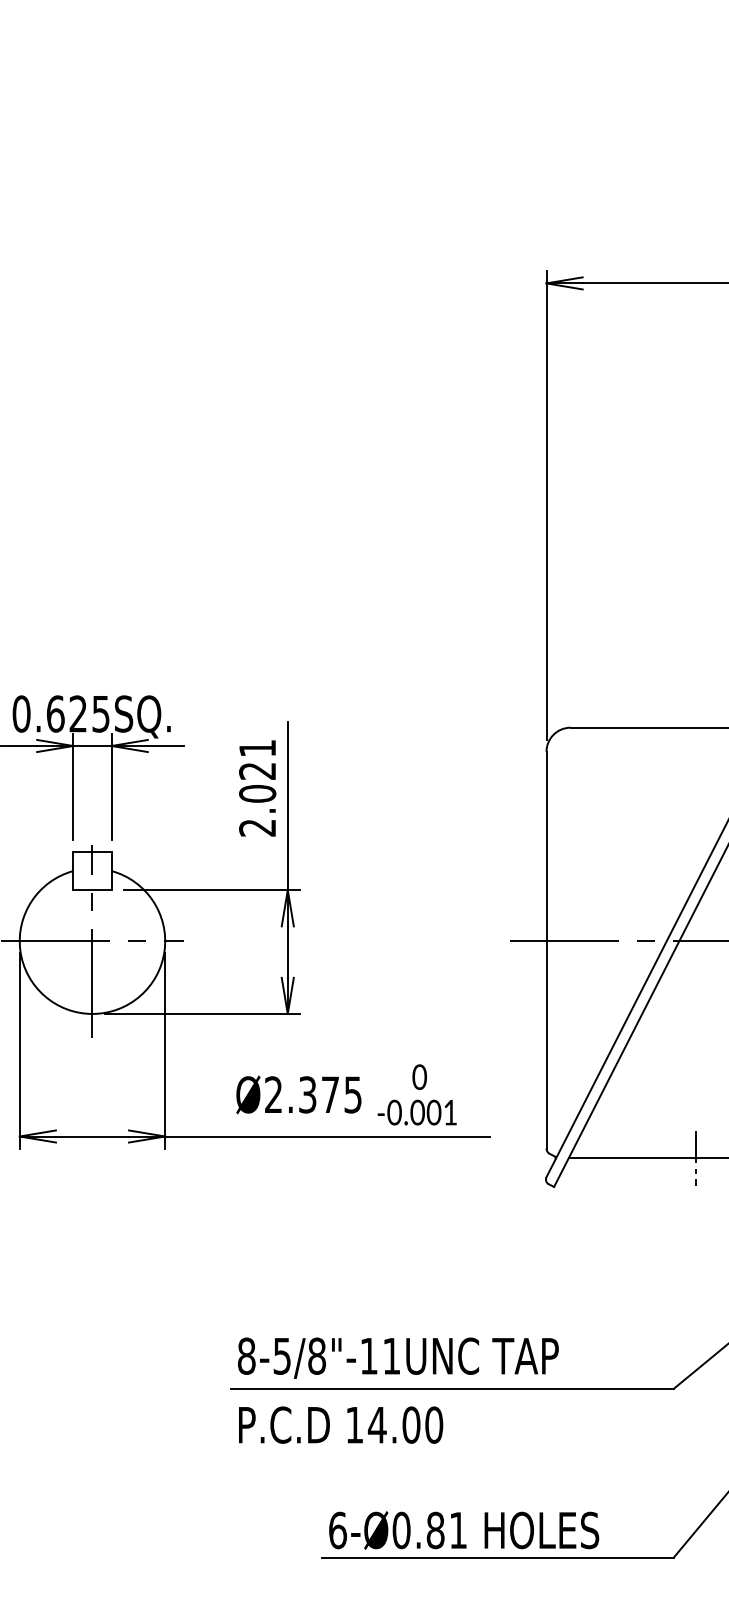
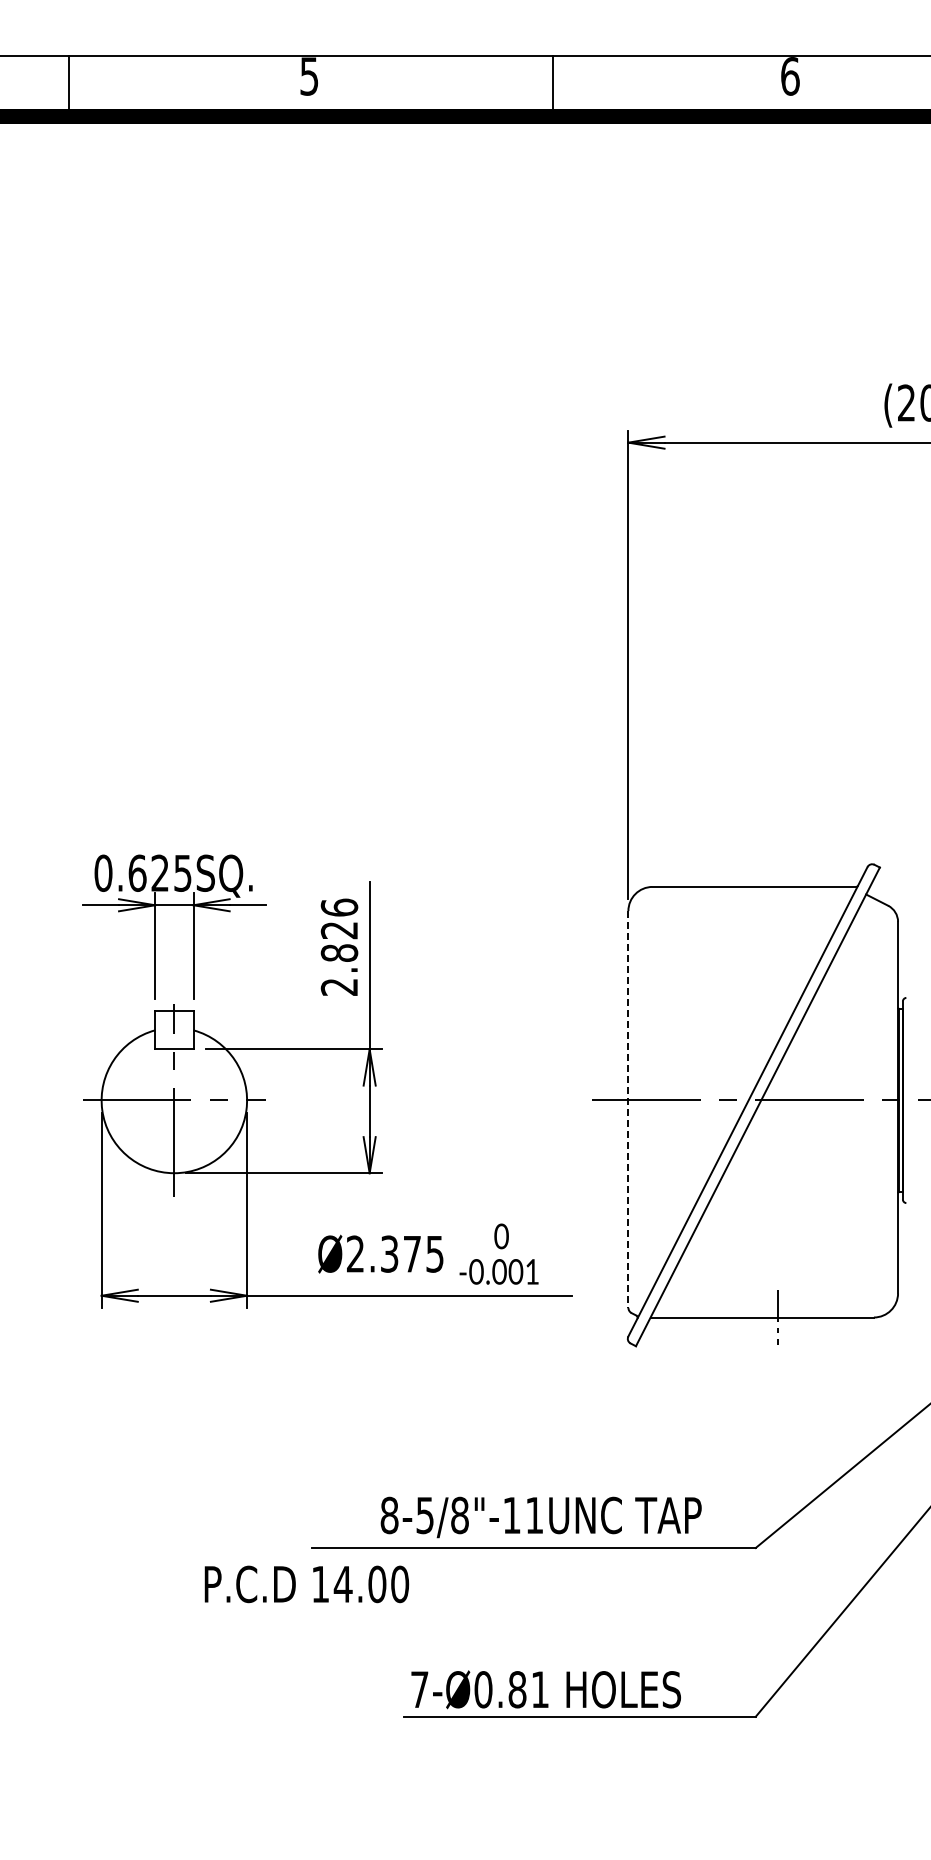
text: (257, 771) -> (339, 930), 2.021 -> 2.826
line: (546, 950) -> (628, 1109), solid -> dashed
text: (397, 1358) -> (540, 1517), moved
text: (340, 1425) -> (306, 1584), moved
text: (337, 1530) -> (419, 1689), 6-Ø0.81 -> 7-Ø0.81

